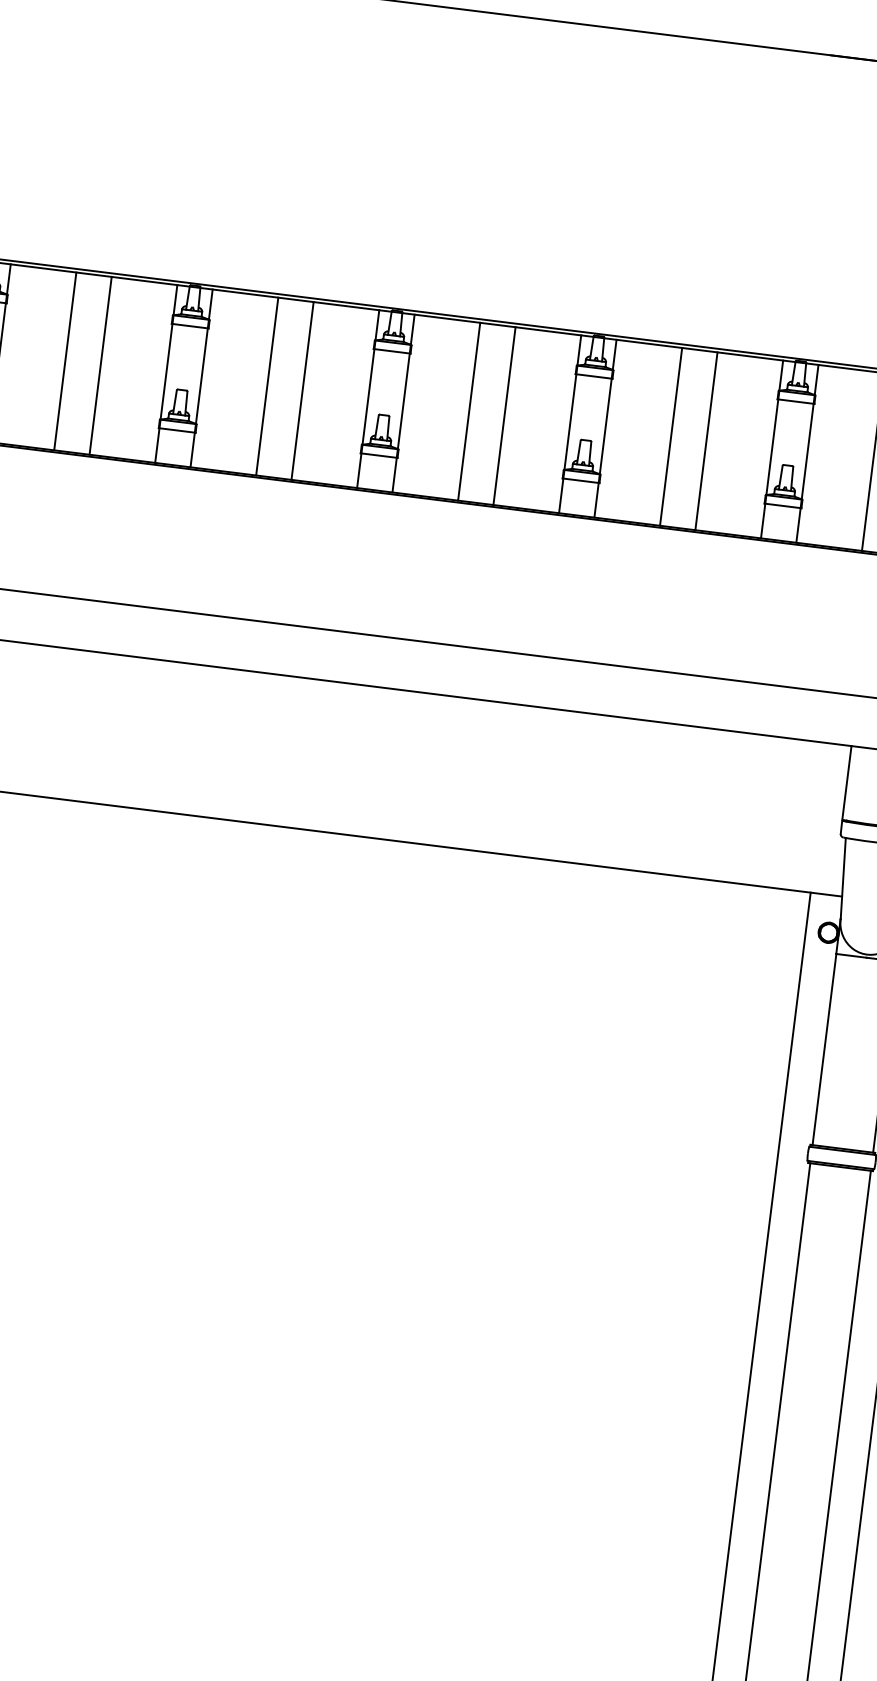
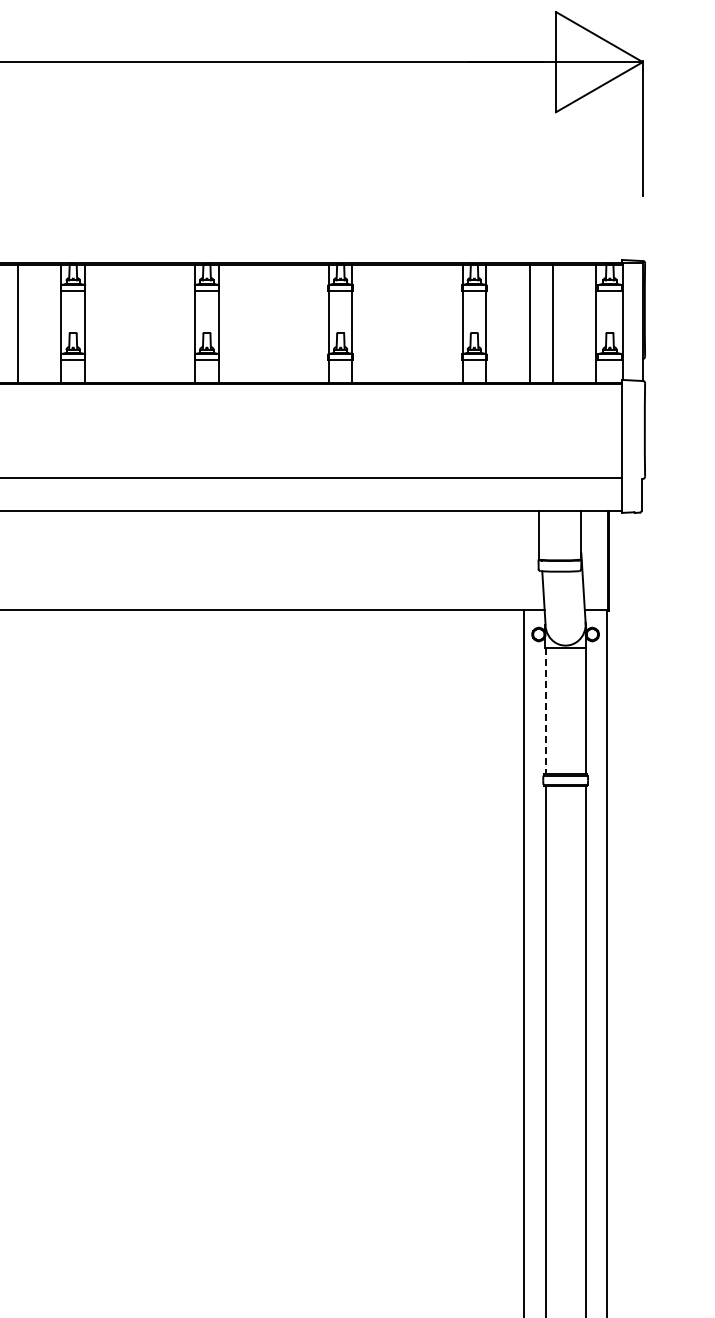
line: (267, 385) -> (128, 323), removed
line: (302, 390) -> (151, 323), removed
line: (469, 411) -> (262, 323), removed
line: (504, 415) -> (285, 323), removed
line: (670, 436) -> (395, 323), removed
line: (707, 440) -> (419, 323), removed
line: (824, 1050) -> (545, 711), solid -> dashed

